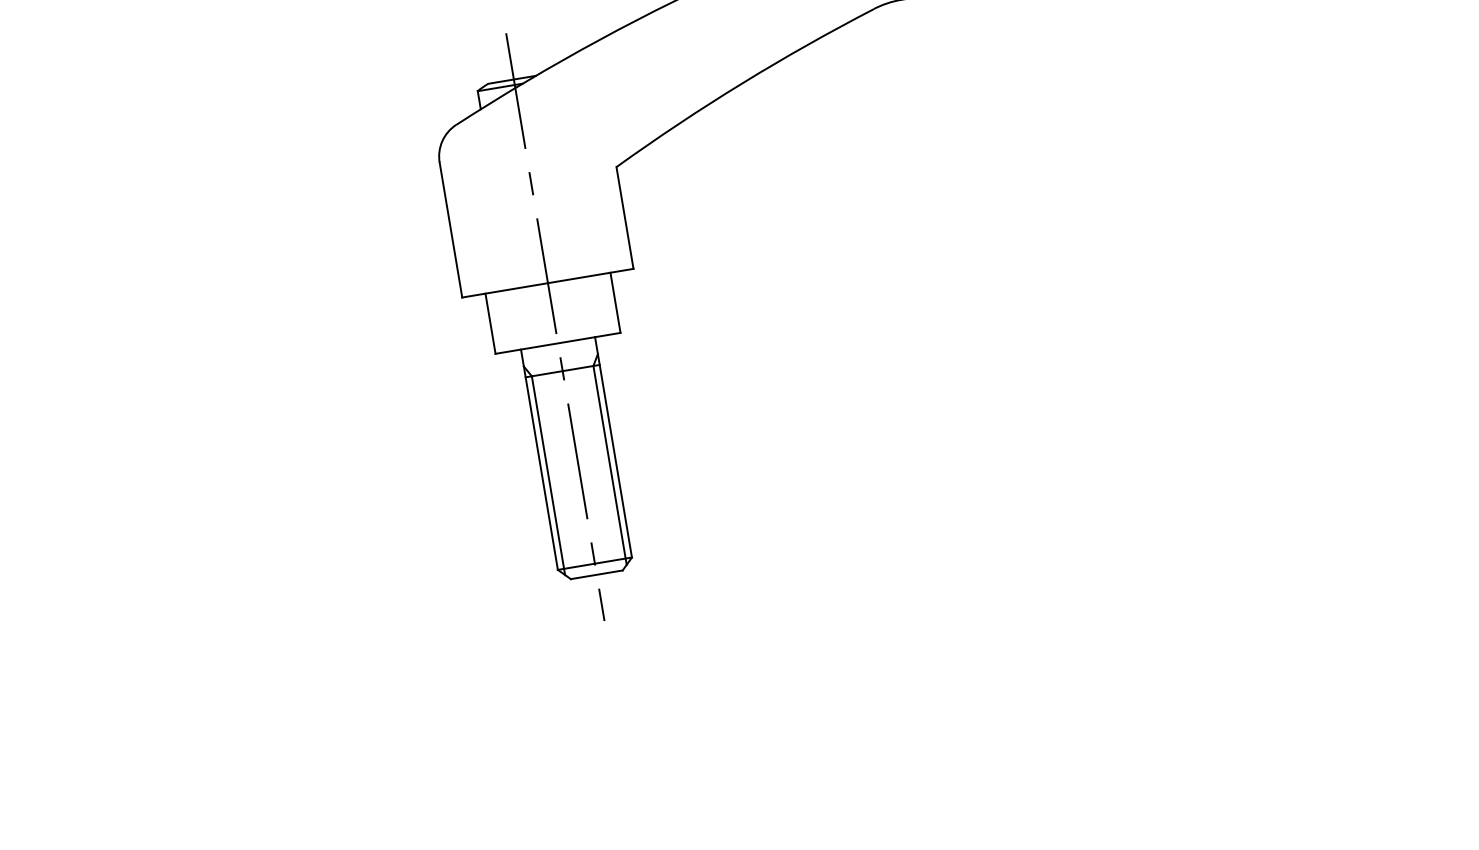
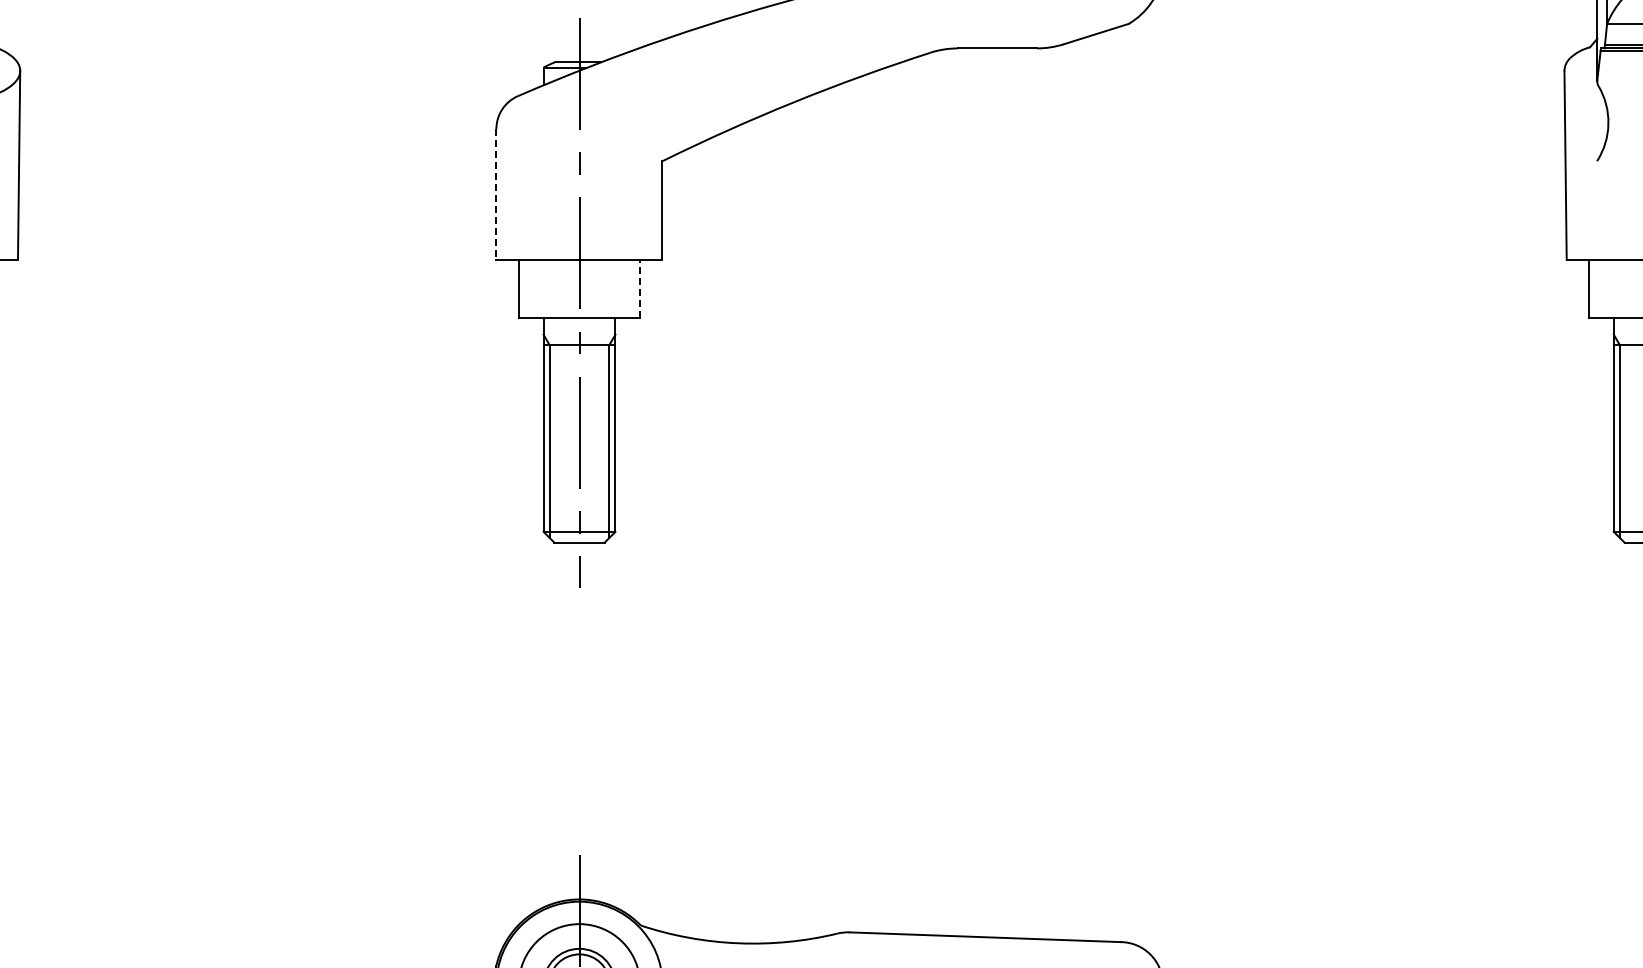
line: (451, 230) -> (496, 194), solid -> dashed
line: (615, 302) -> (640, 288), solid -> dashed

